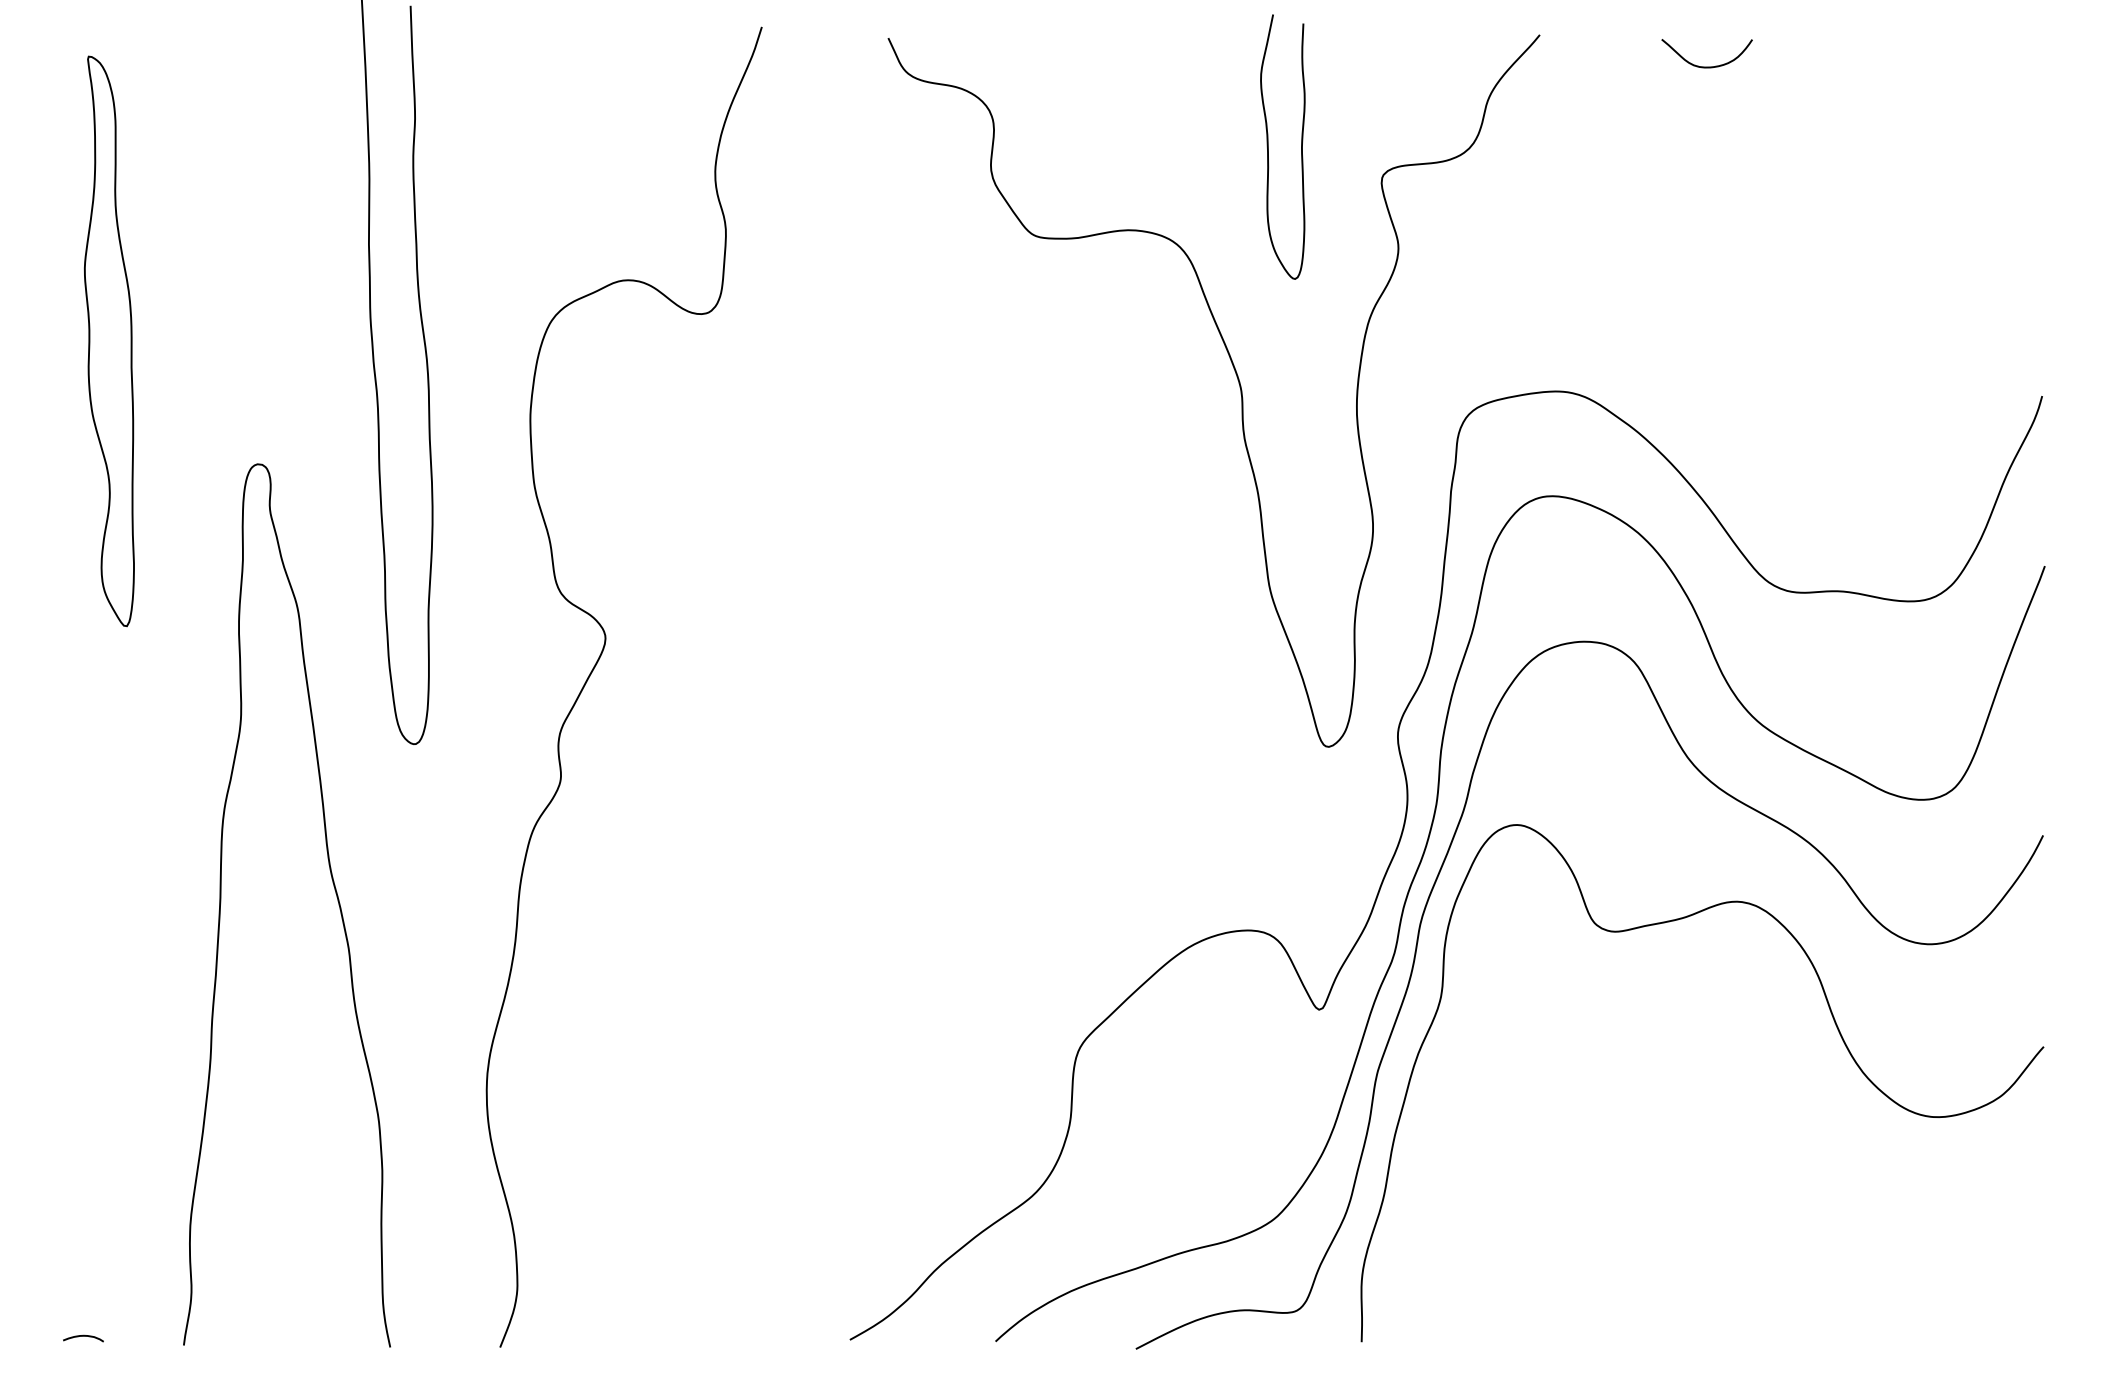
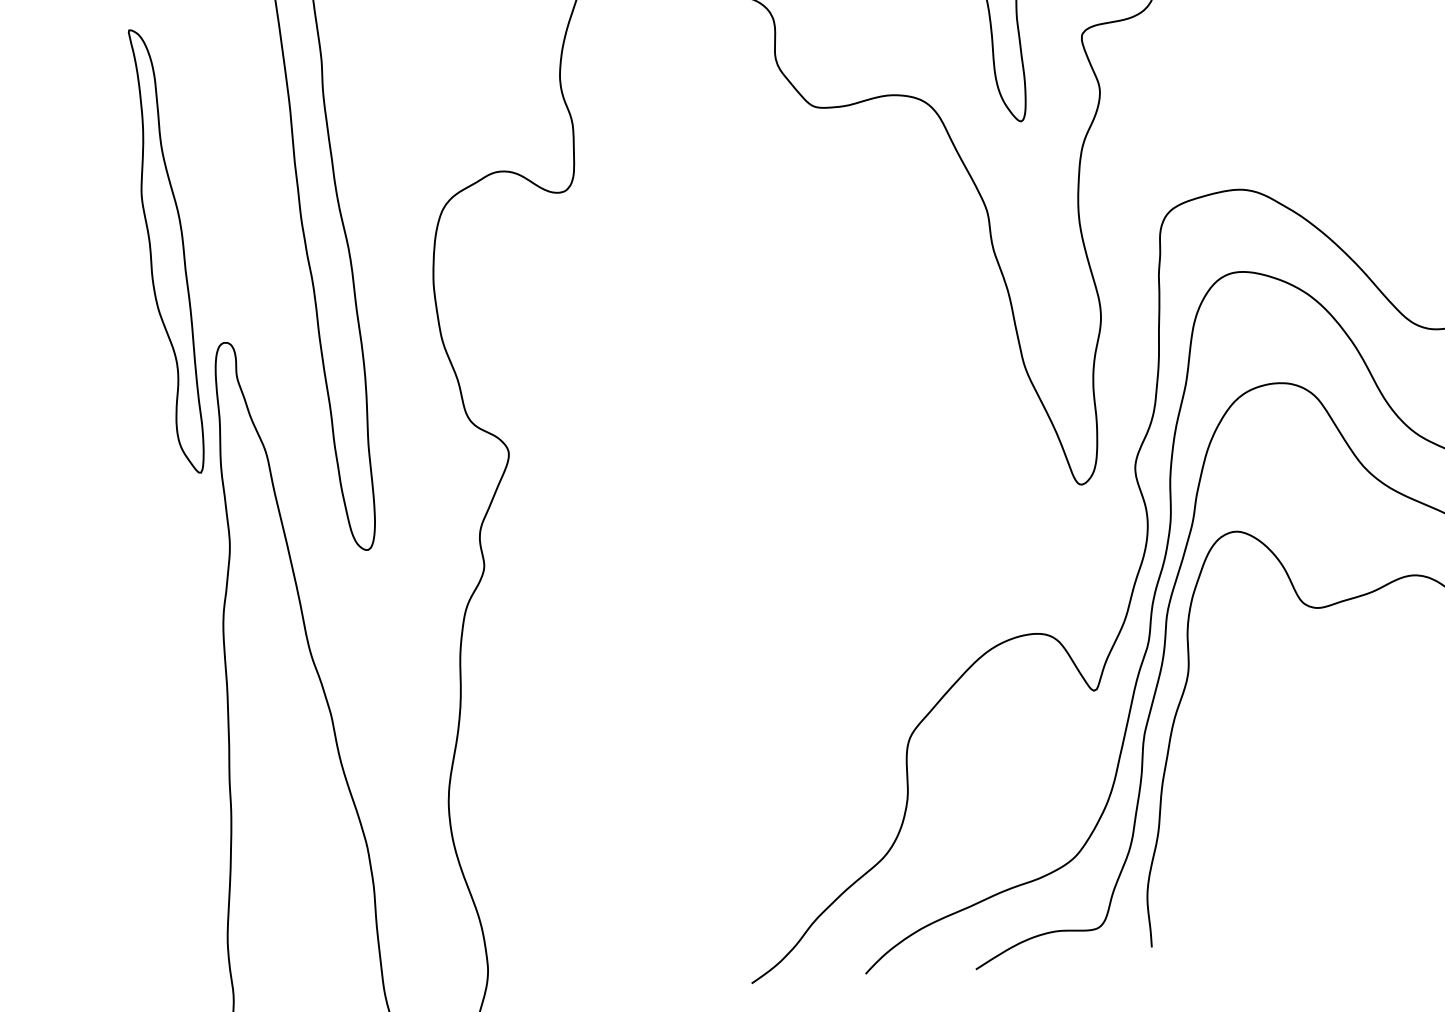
part: (109, 341) -> (166, 251), moved

